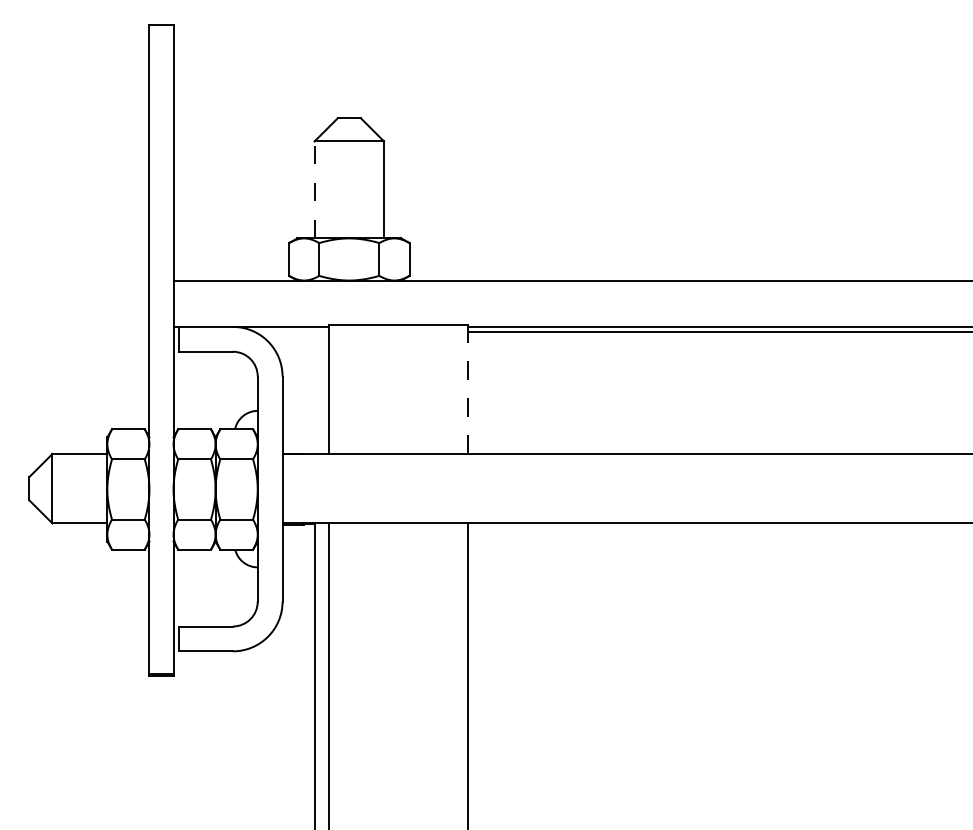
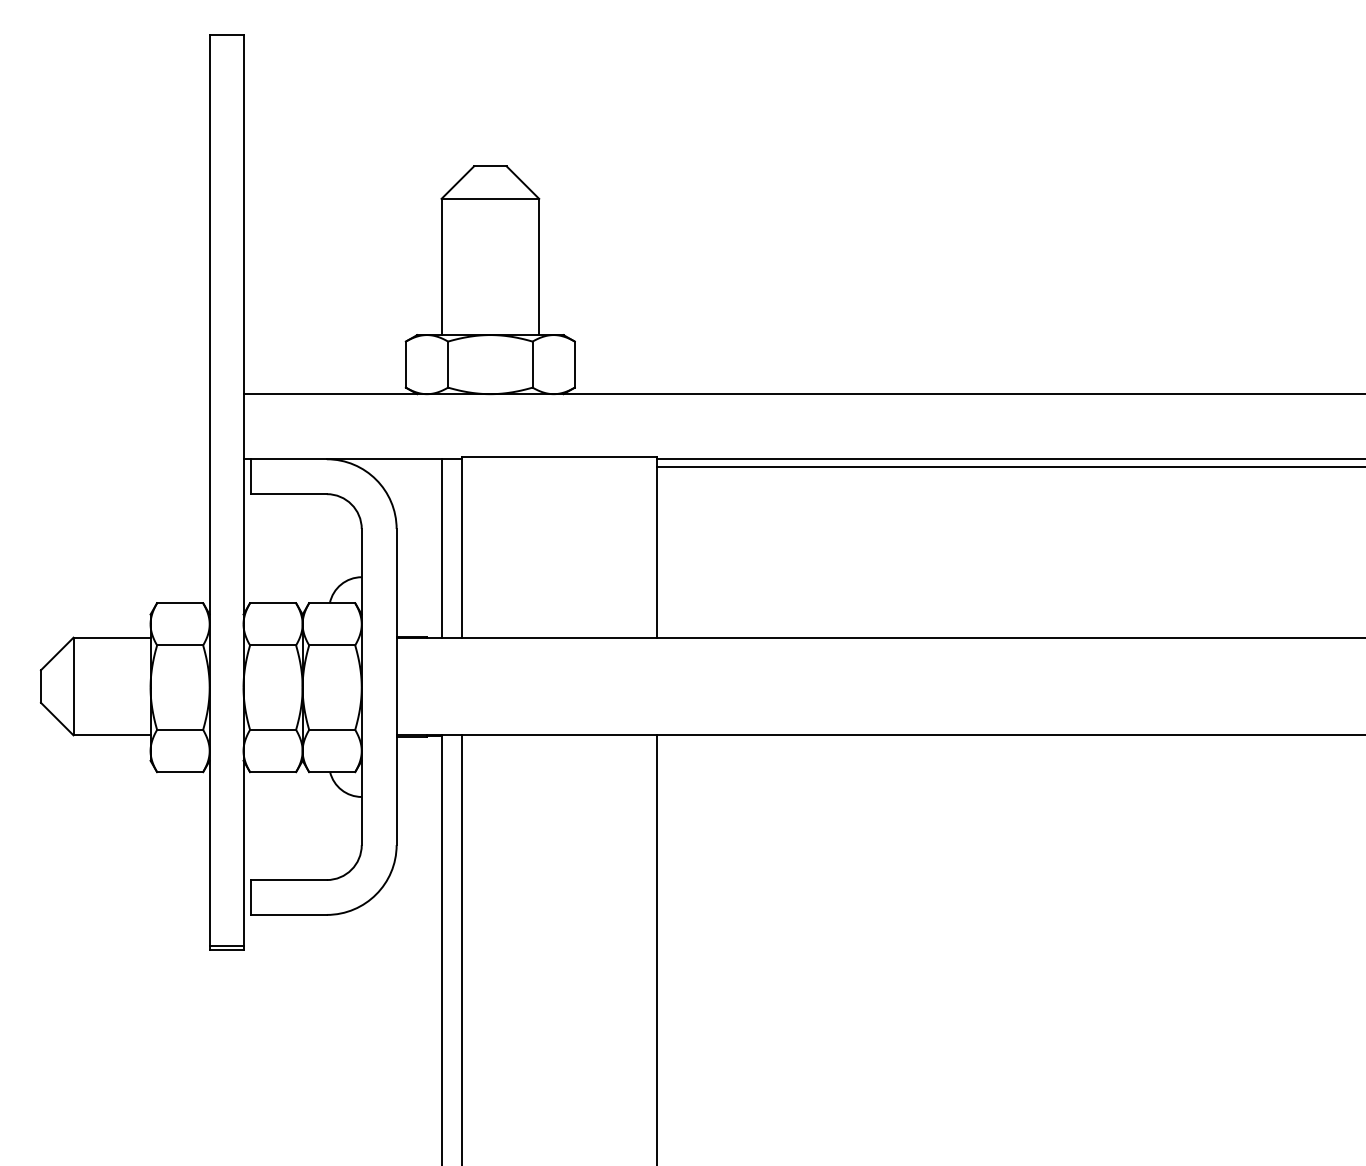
line: (314, 189) -> (441, 266), dashed -> solid
line: (314, 390) -> (441, 548), added
line: (468, 392) -> (657, 551), dashed -> solid

